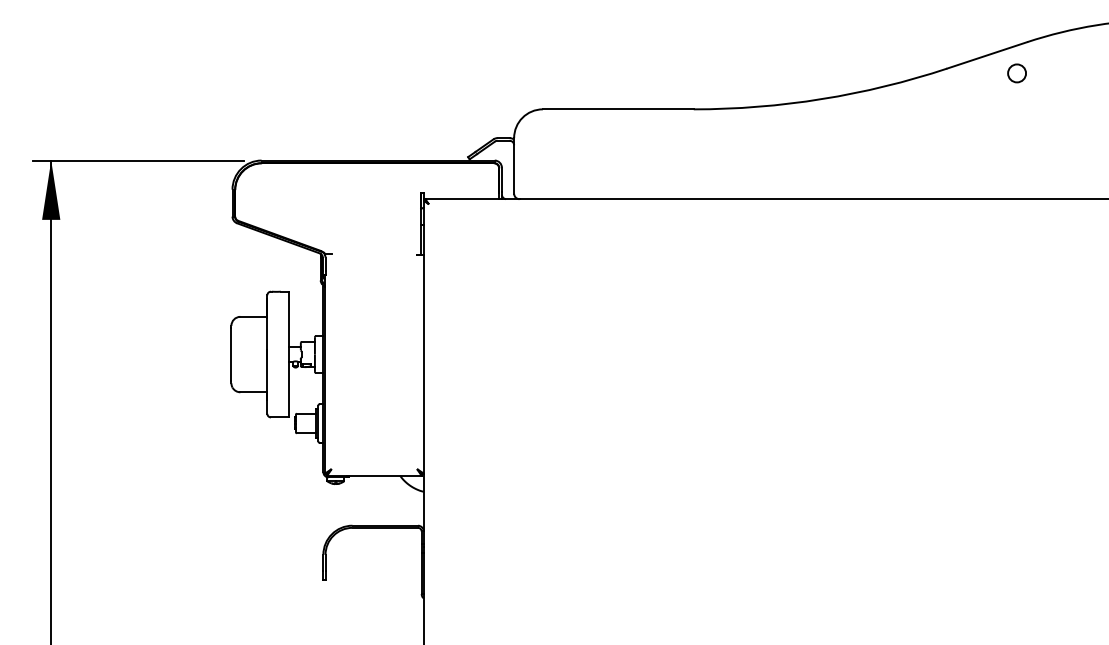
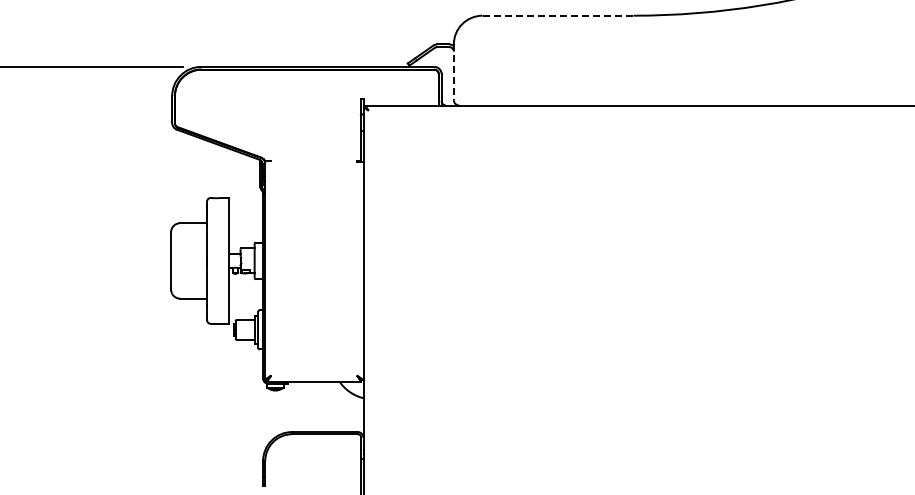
line: (618, 109) -> (558, 15), solid -> dashed
line: (514, 165) -> (454, 71), solid -> dashed

